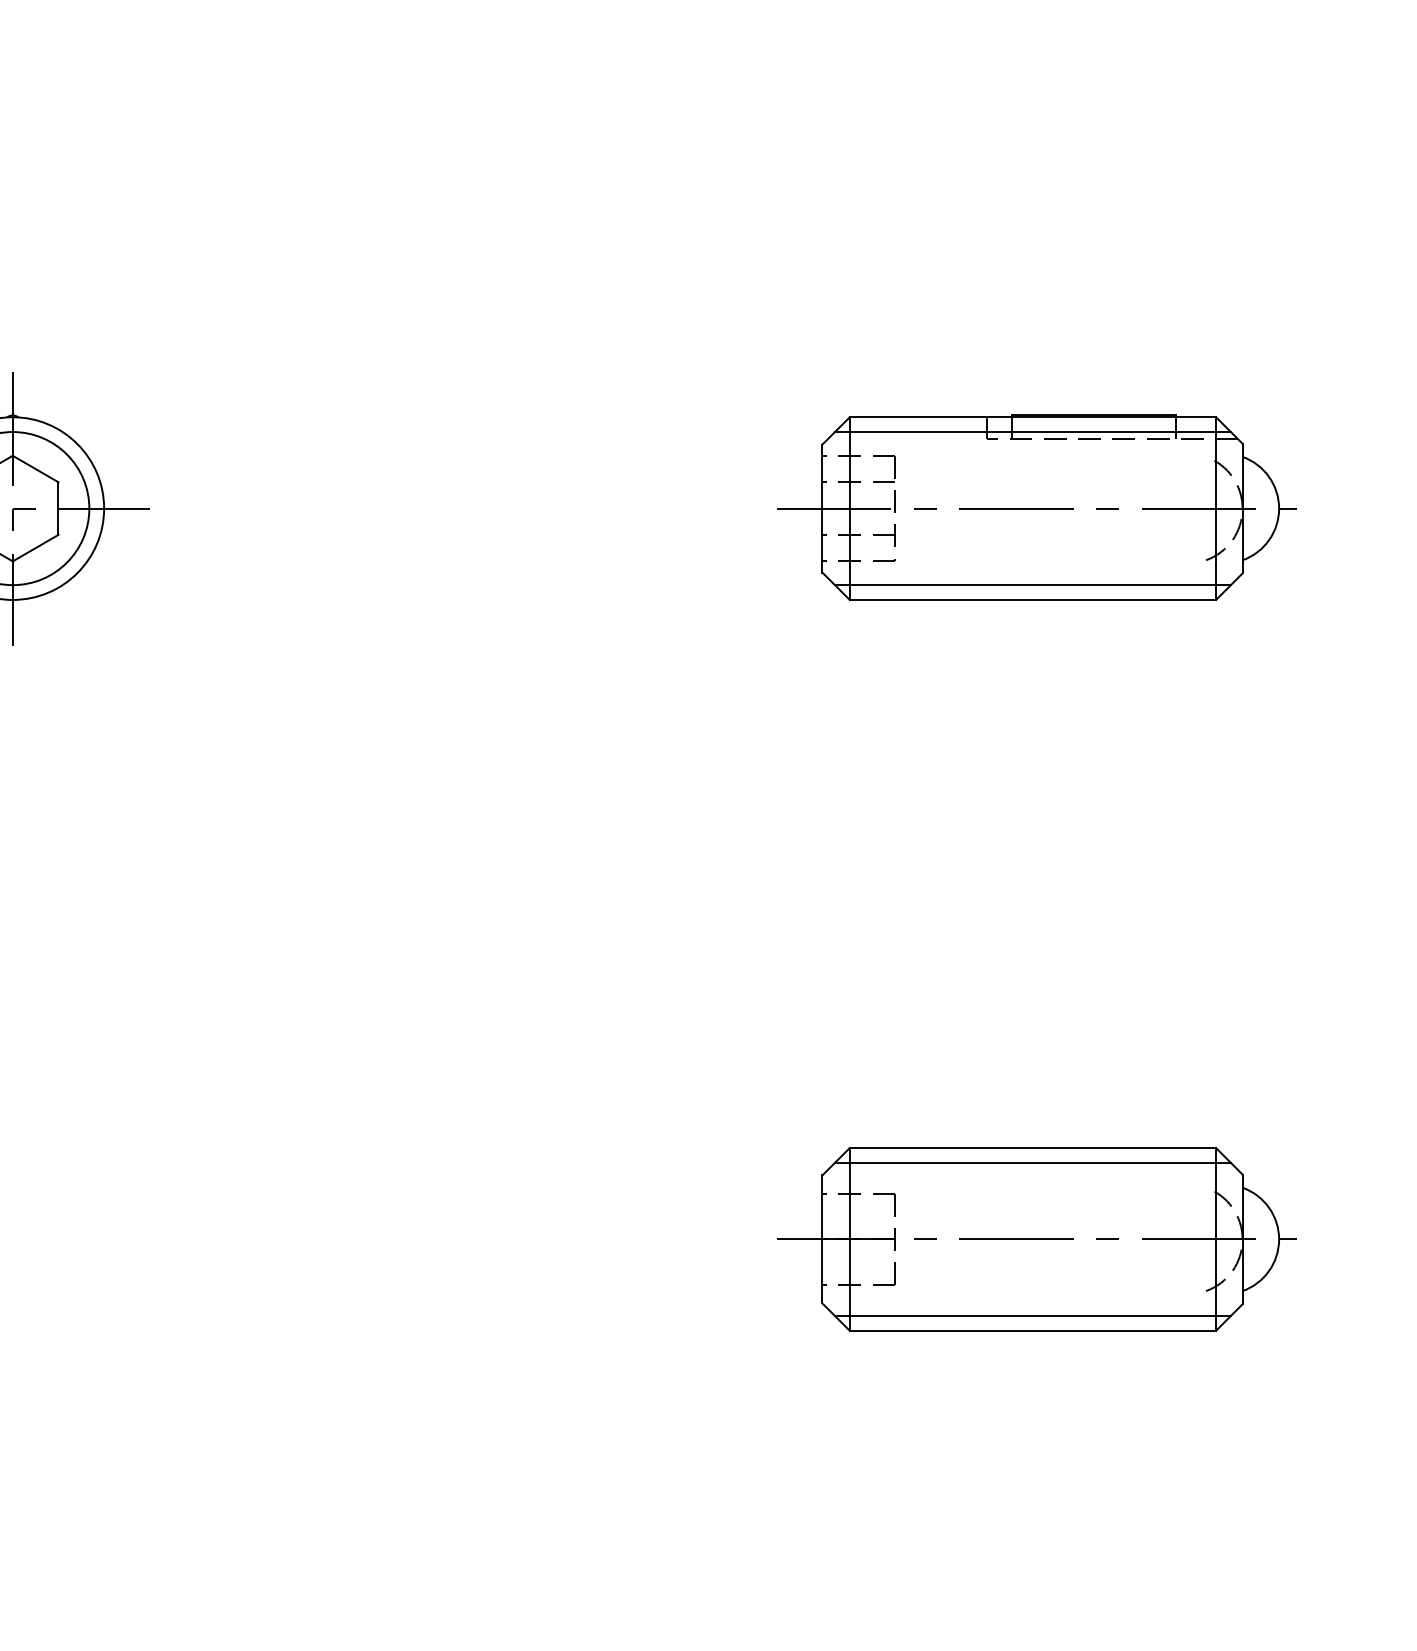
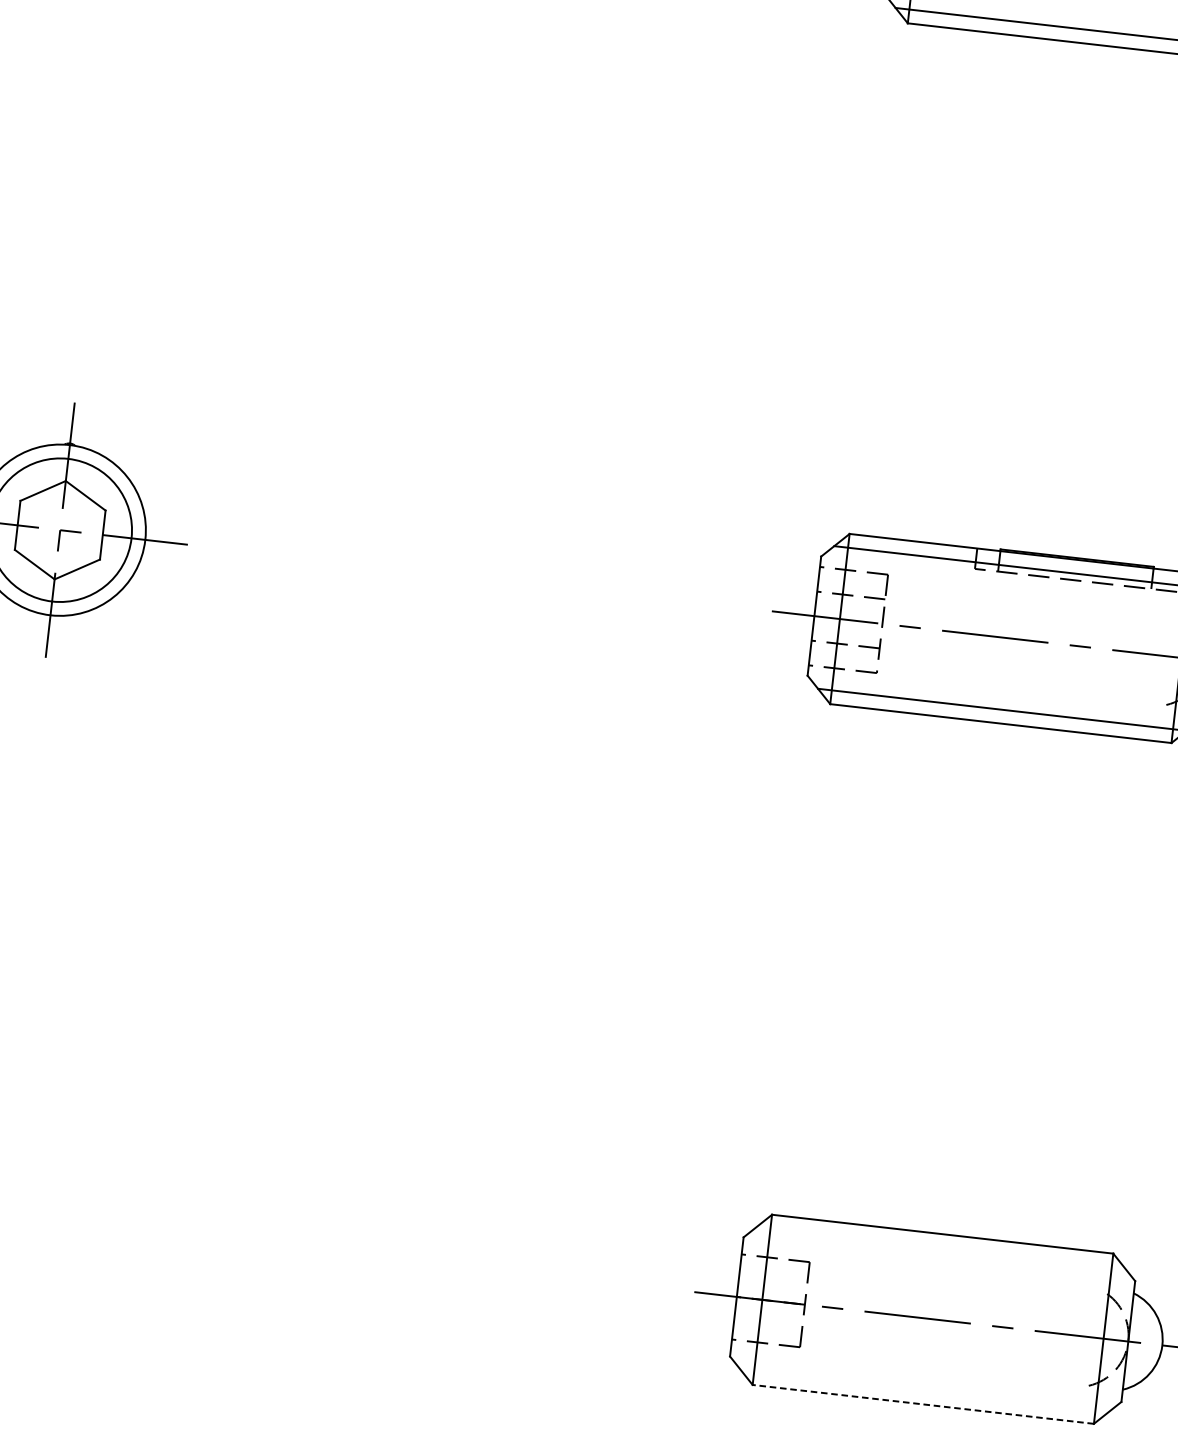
line: (1032, 1162) -> (940, 1247), removed
line: (1032, 1315) -> (924, 1390), removed
line: (1032, 1330) -> (922, 1404), solid -> dashed

